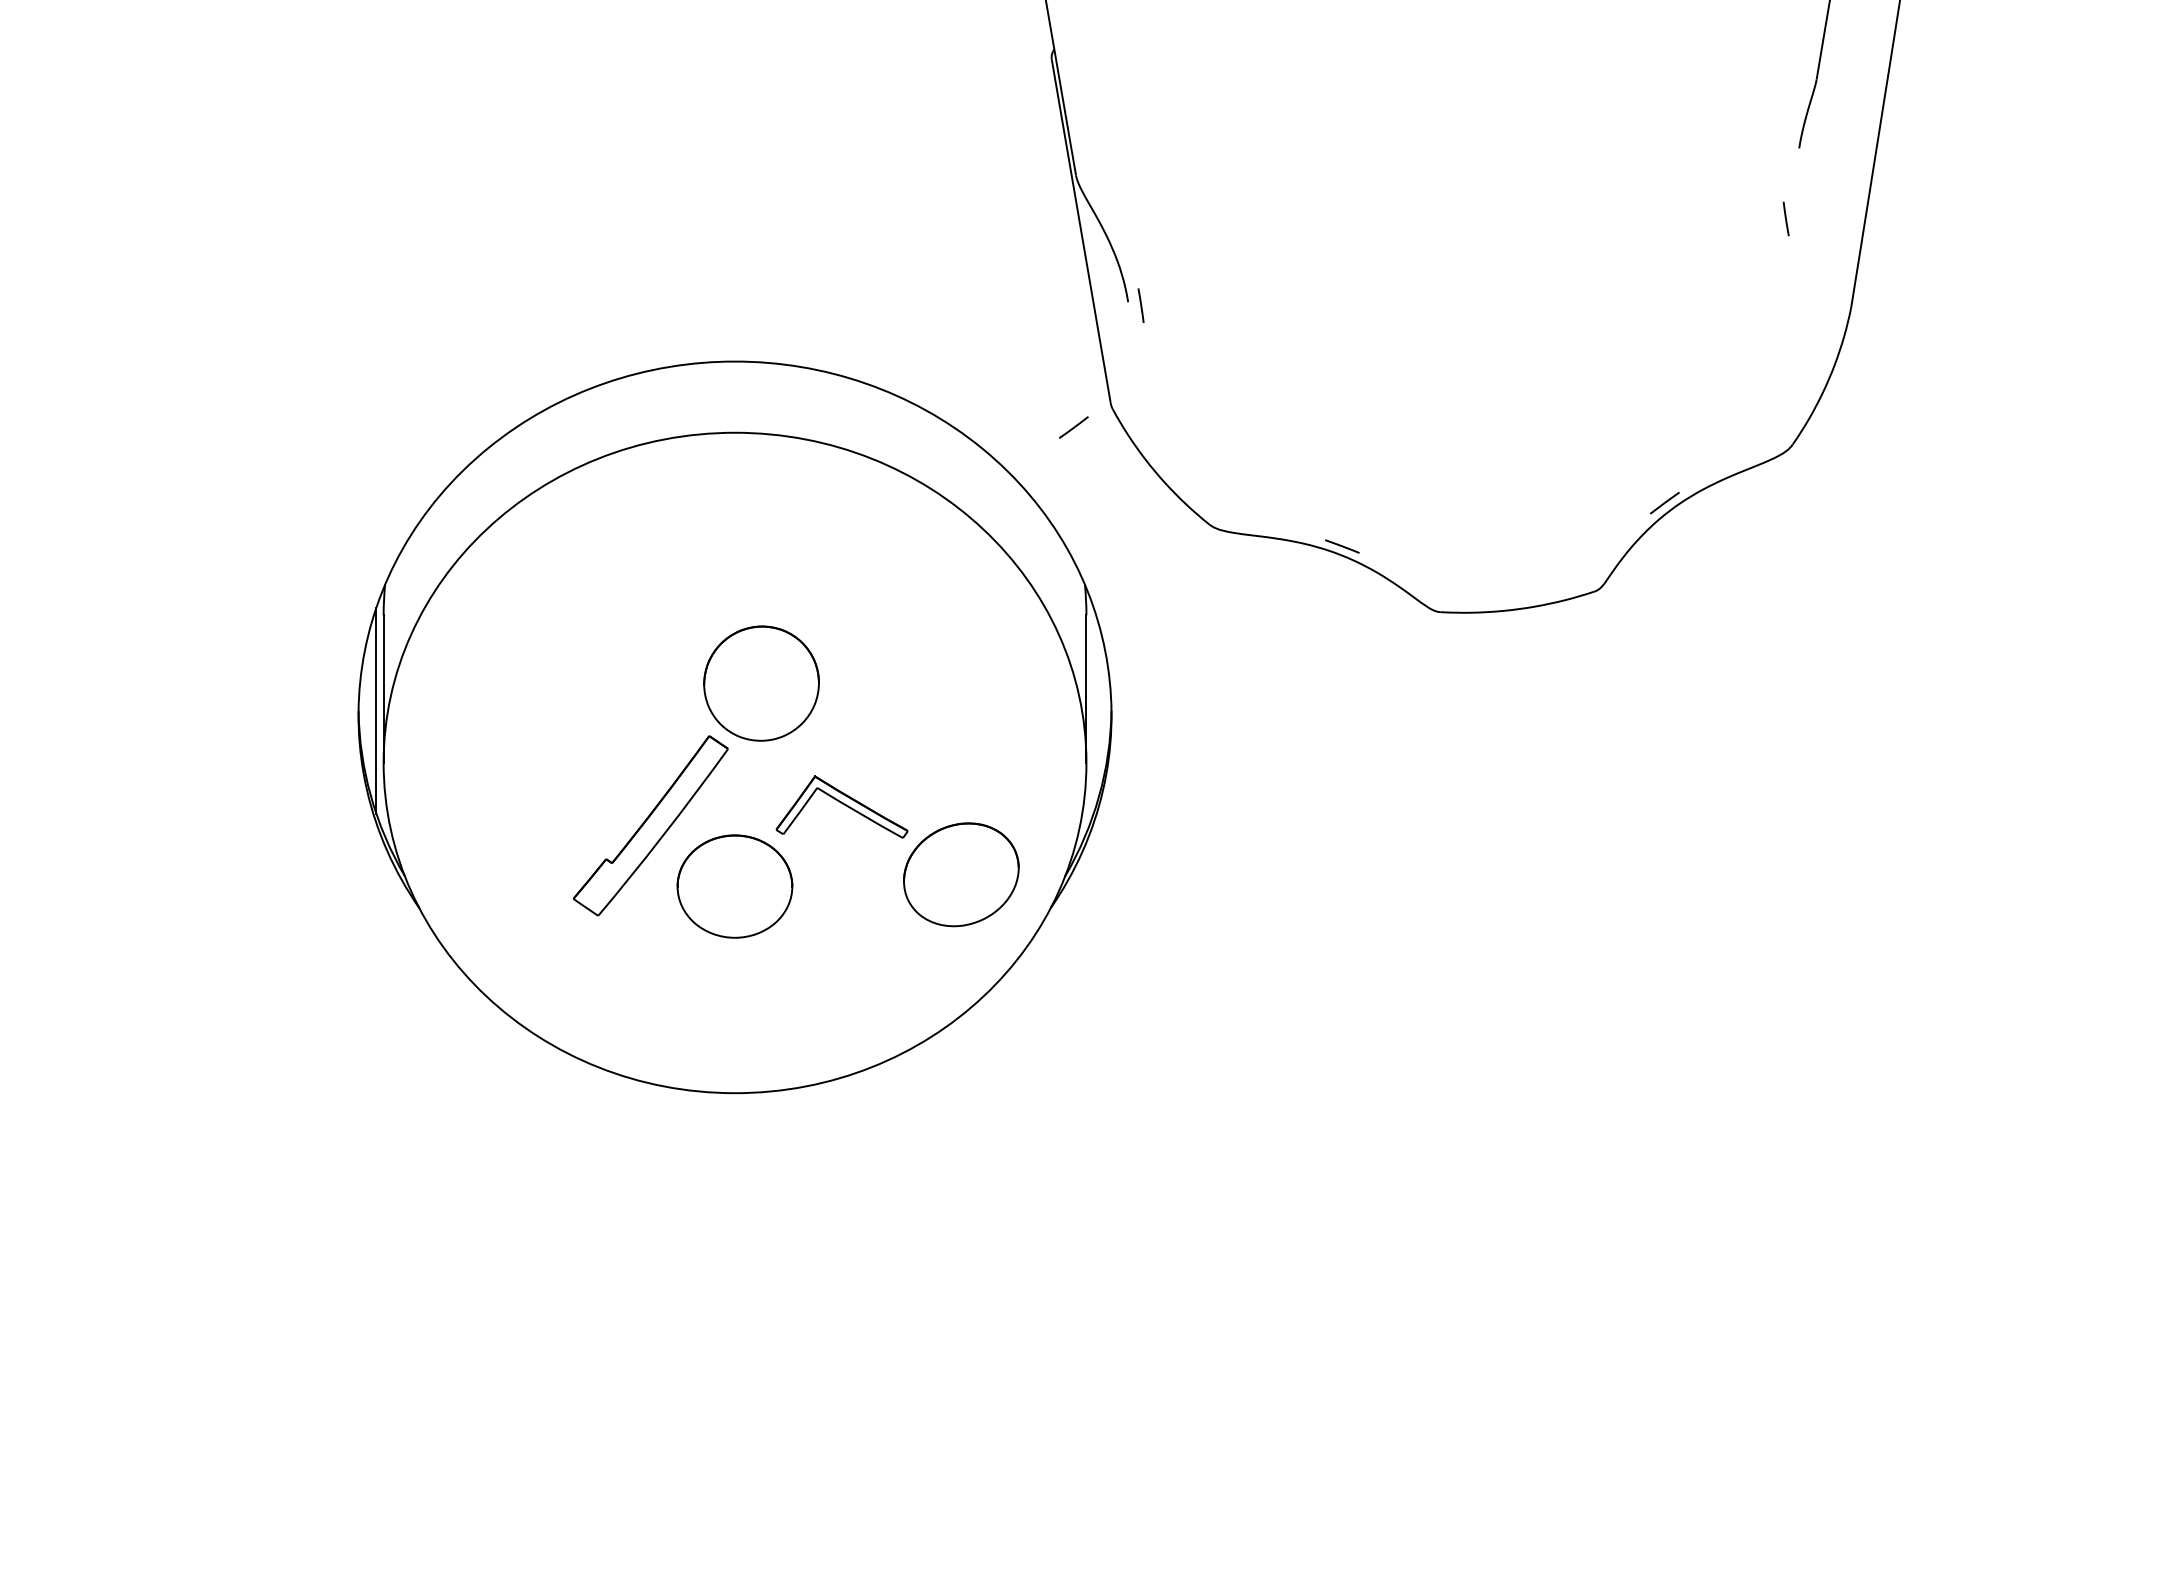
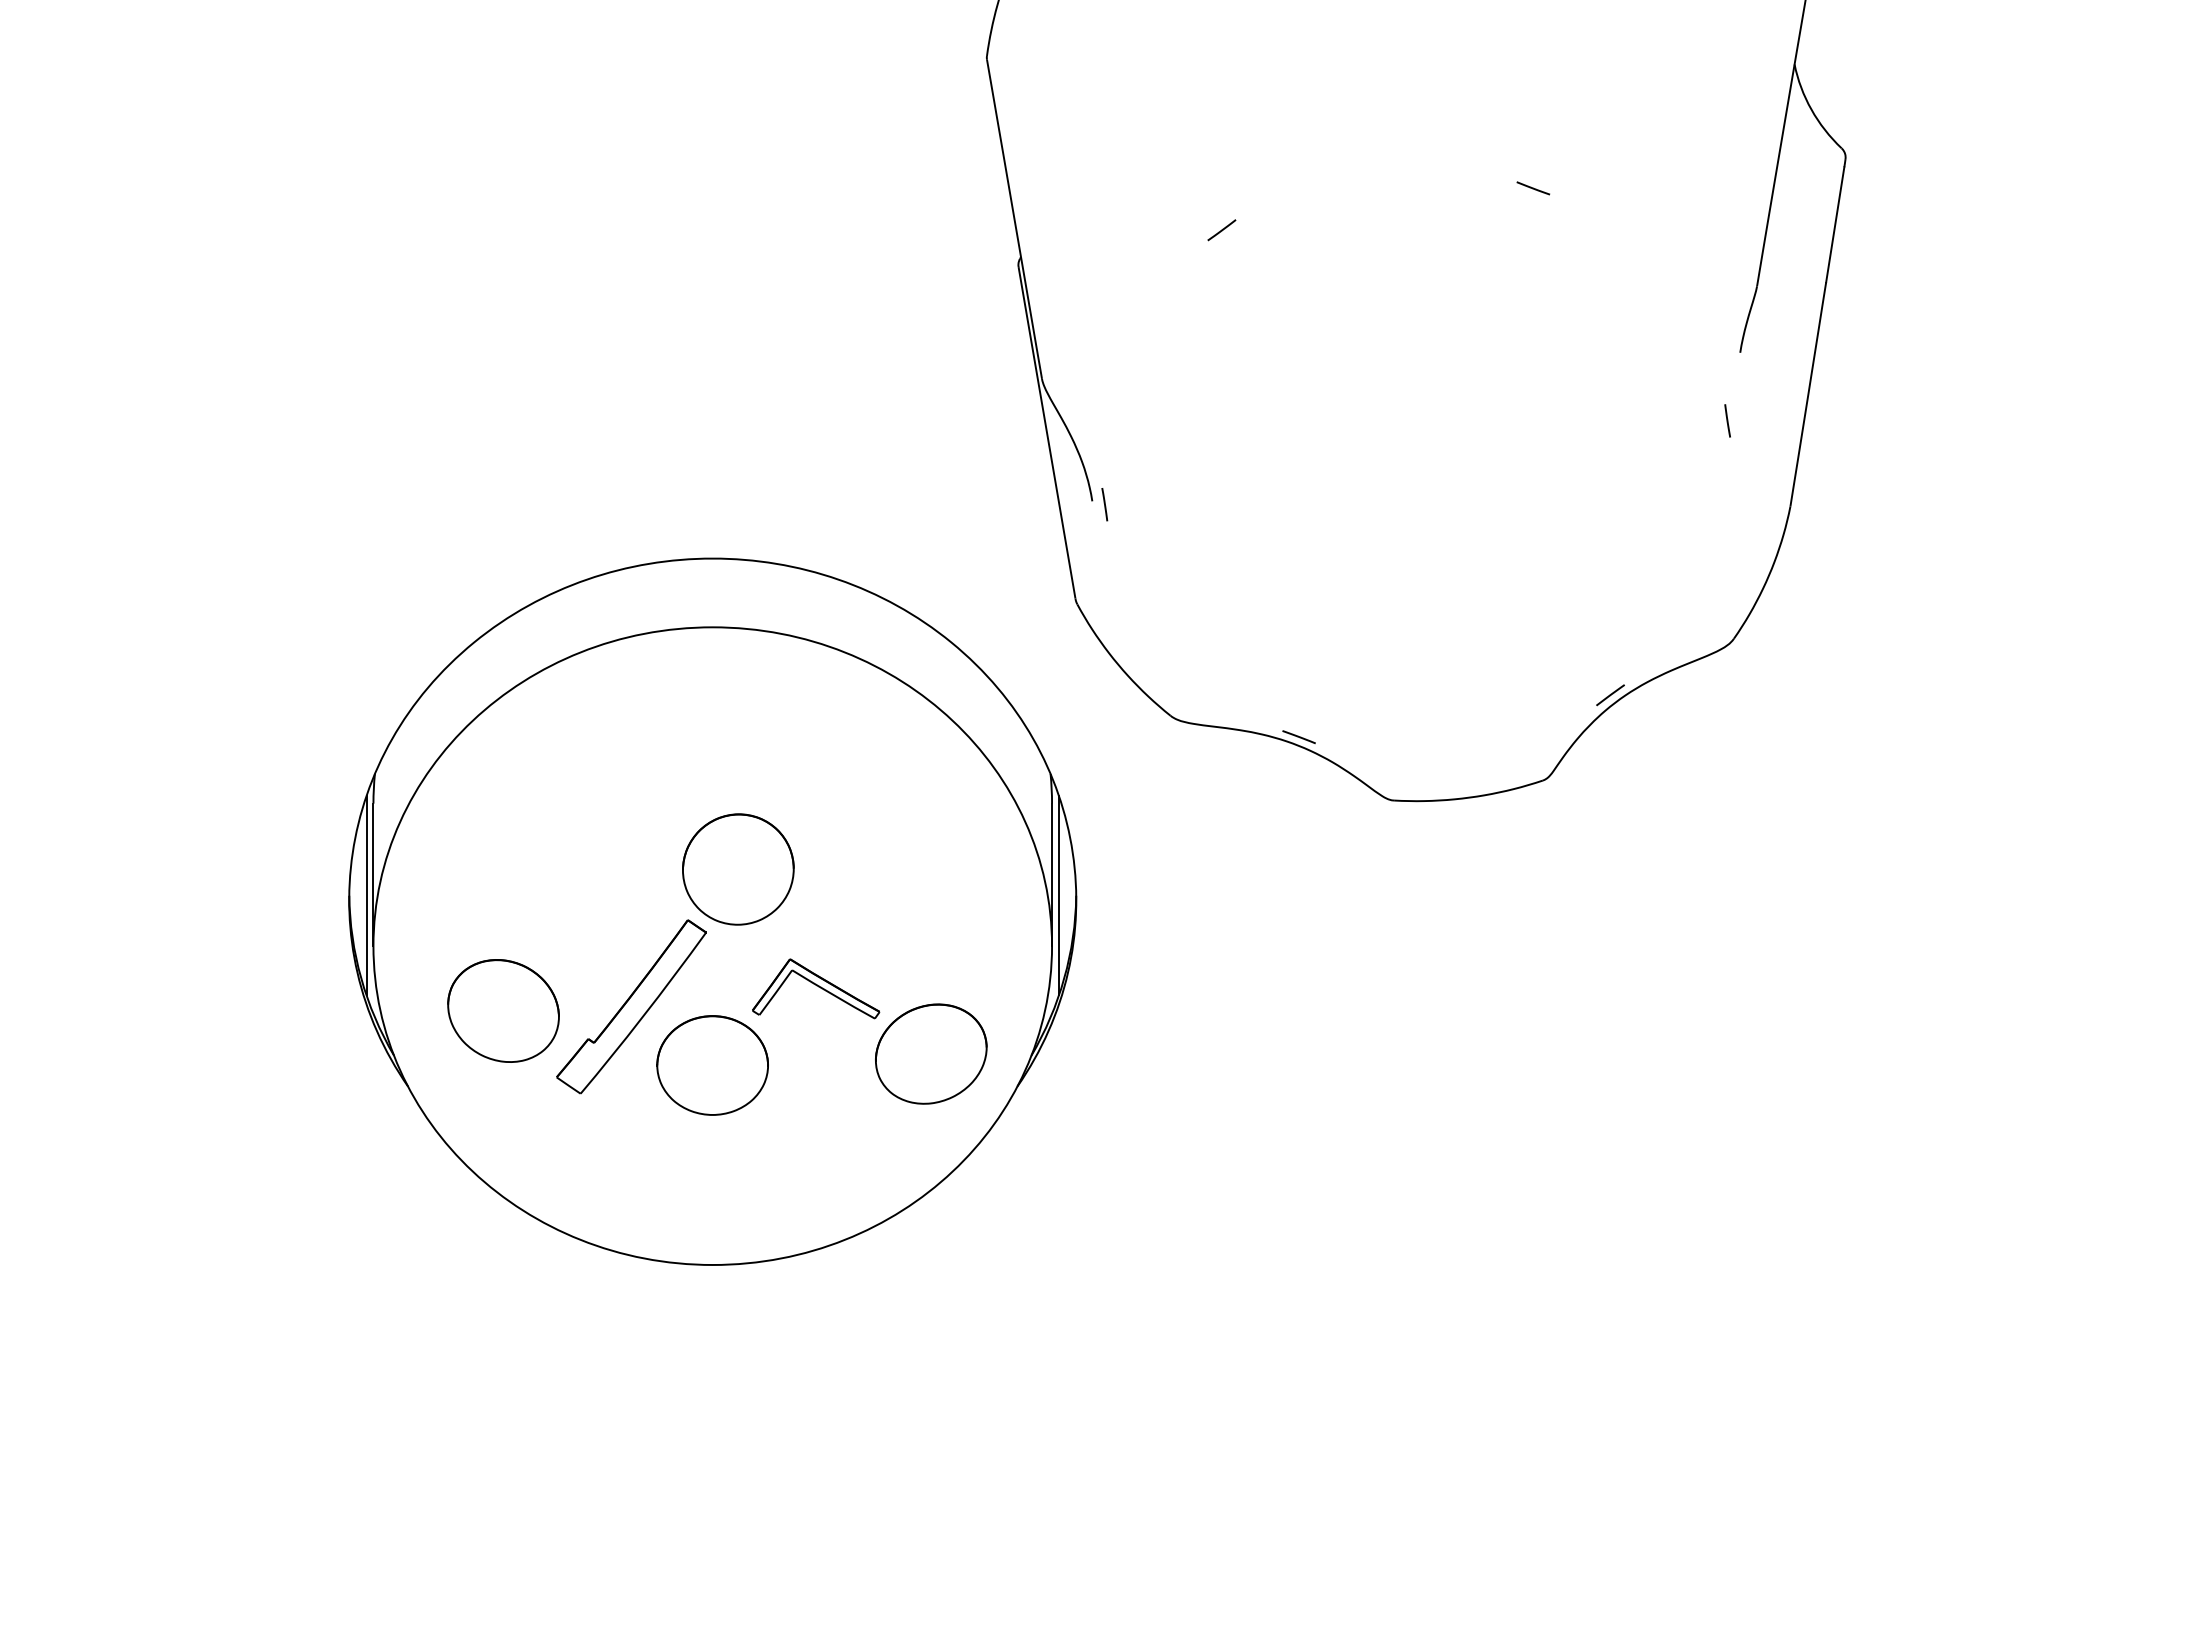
line: (1073, 427) -> (1221, 230), moved
line: (1093, 710) -> (1058, 895), added
part: (518, 829) -> (503, 1010), added

